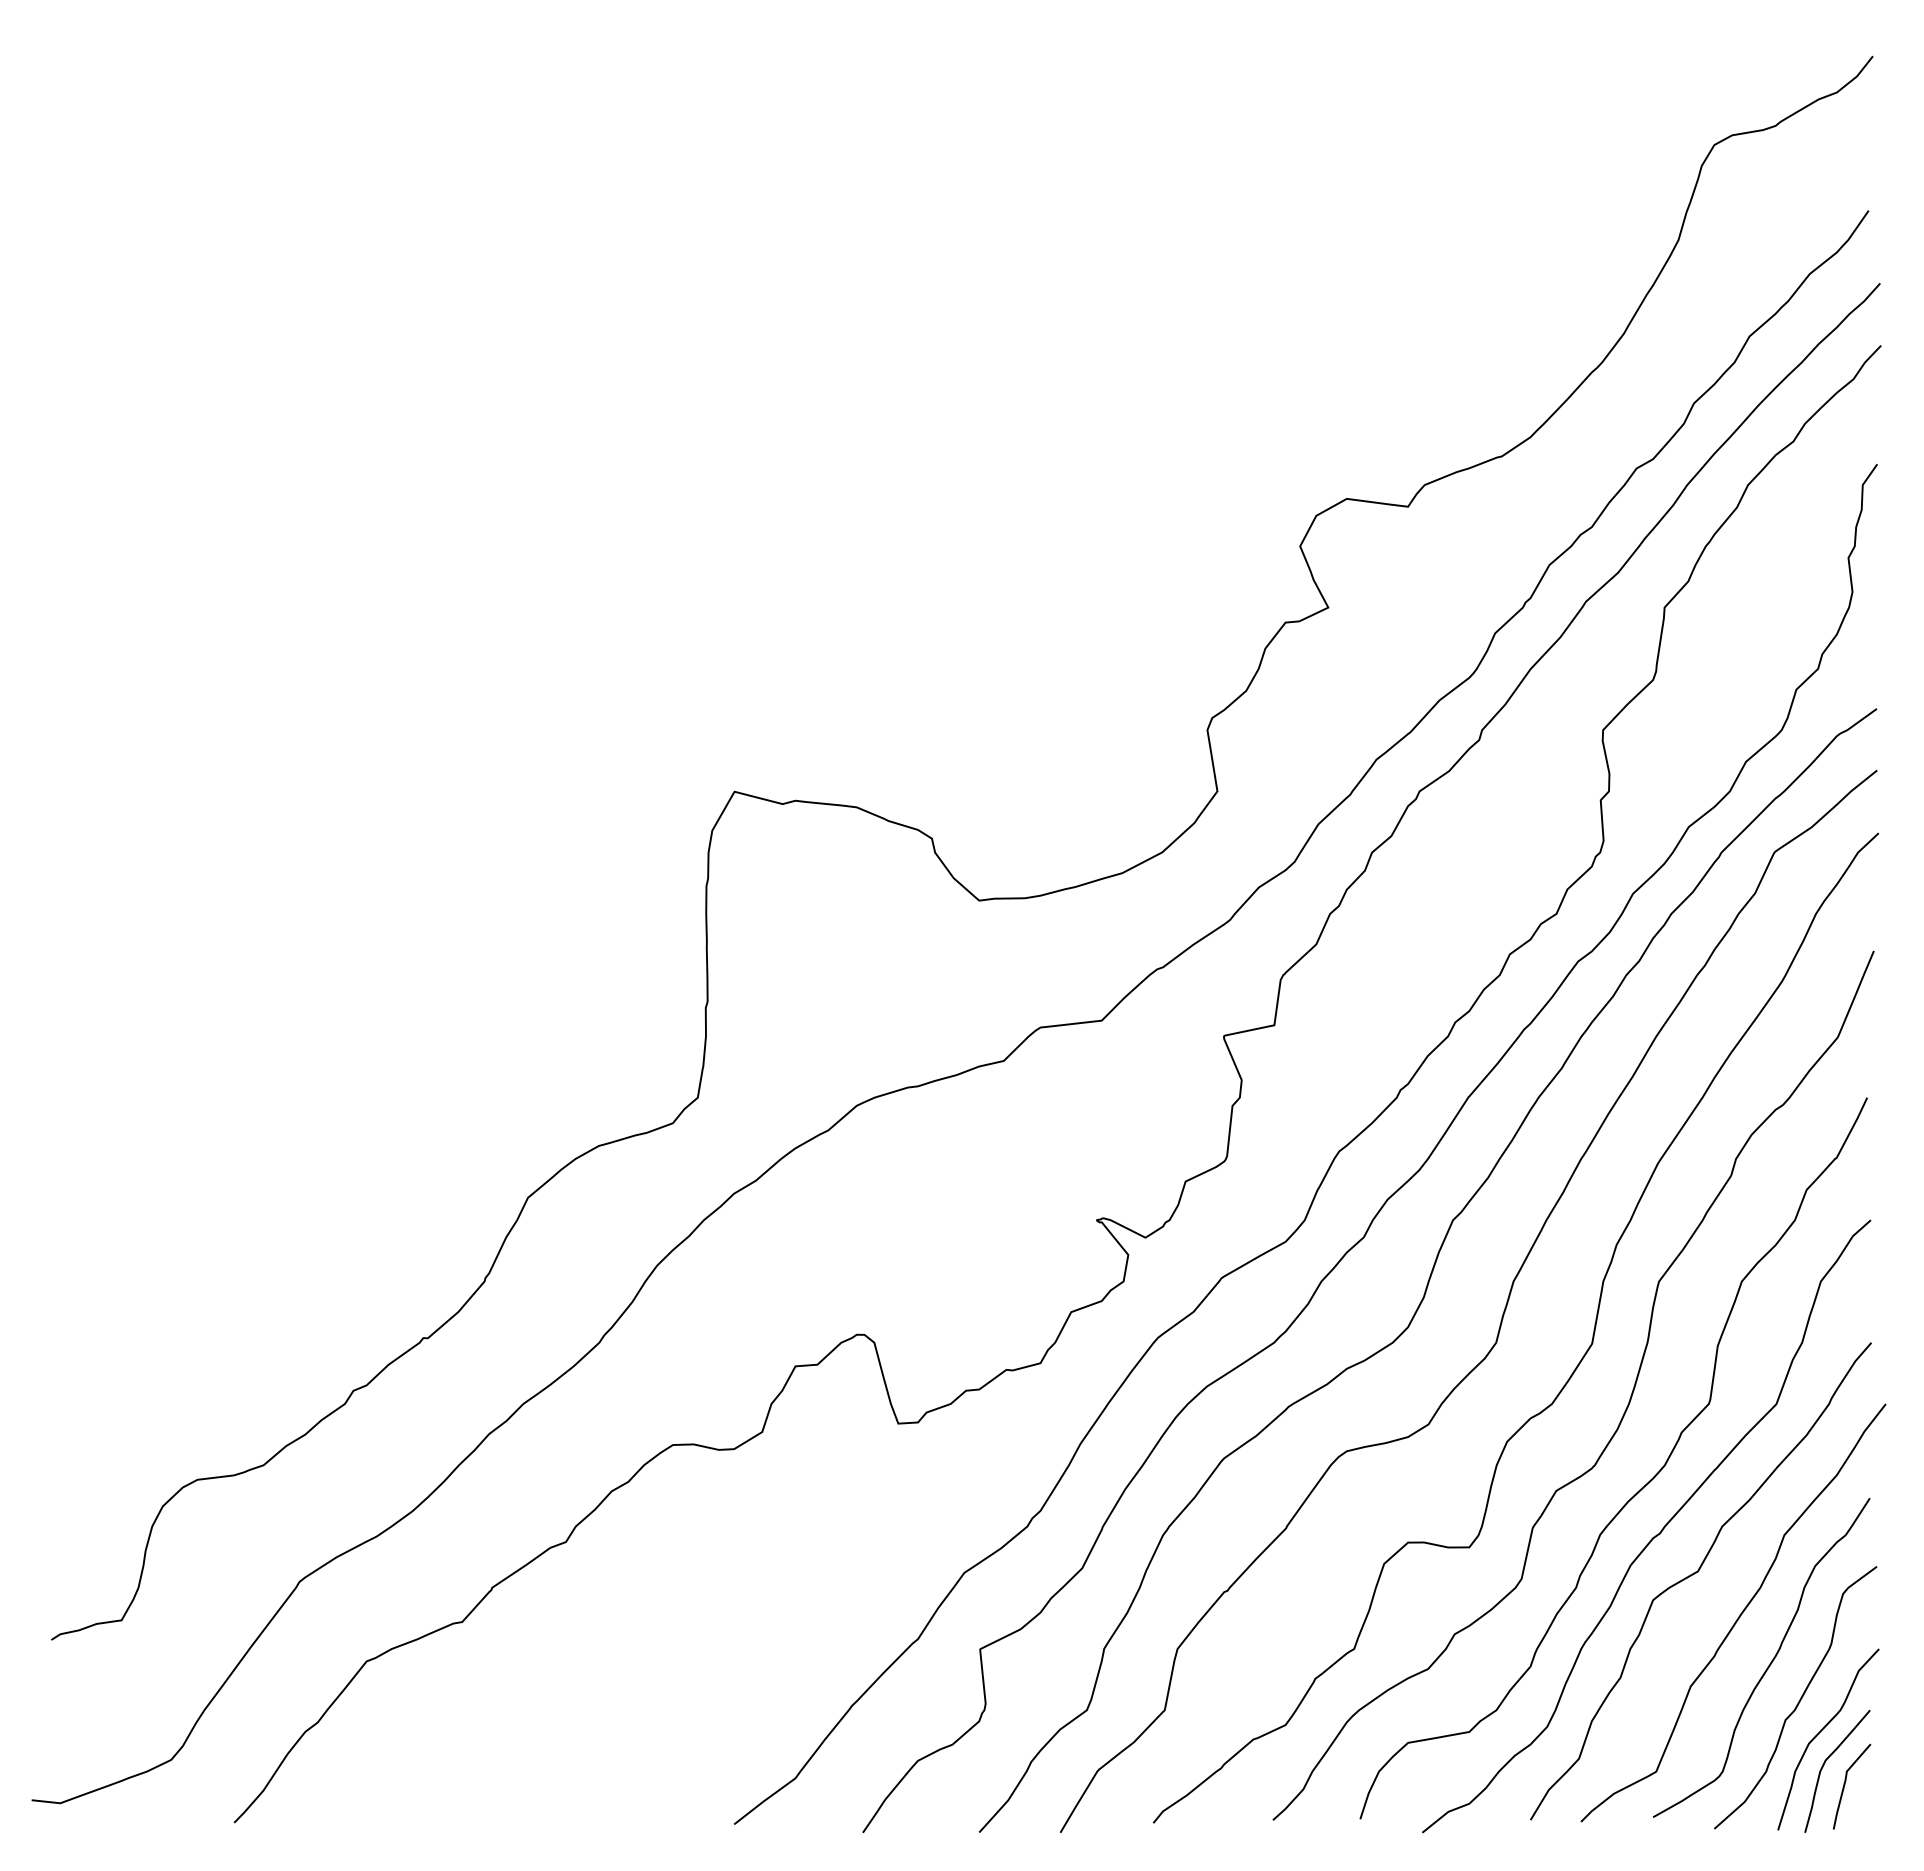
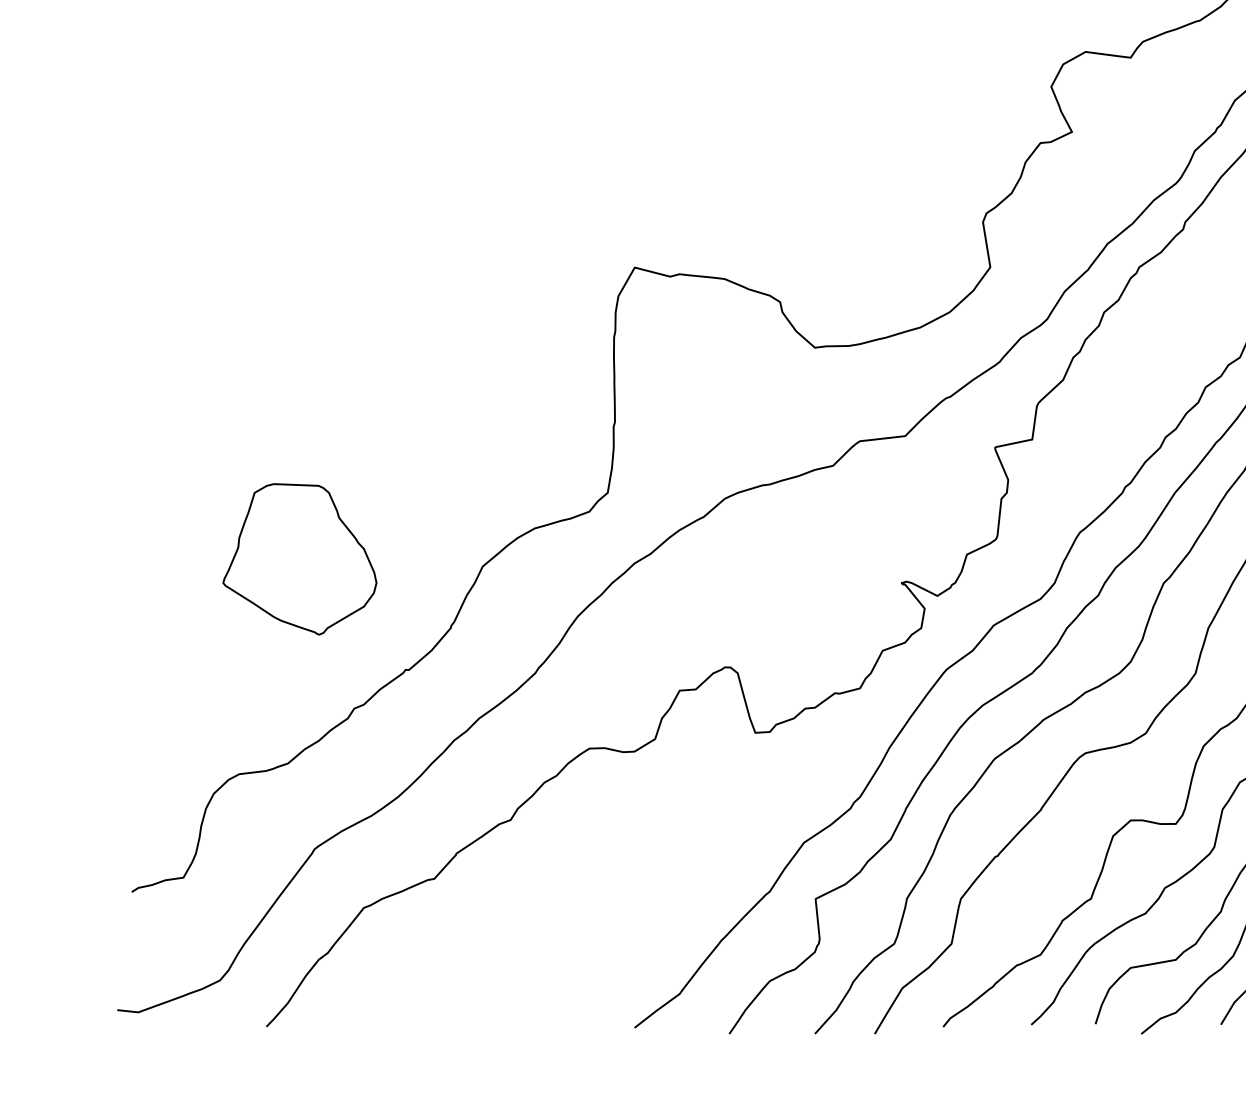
part: (279, 1188) -> (299, 559), added

